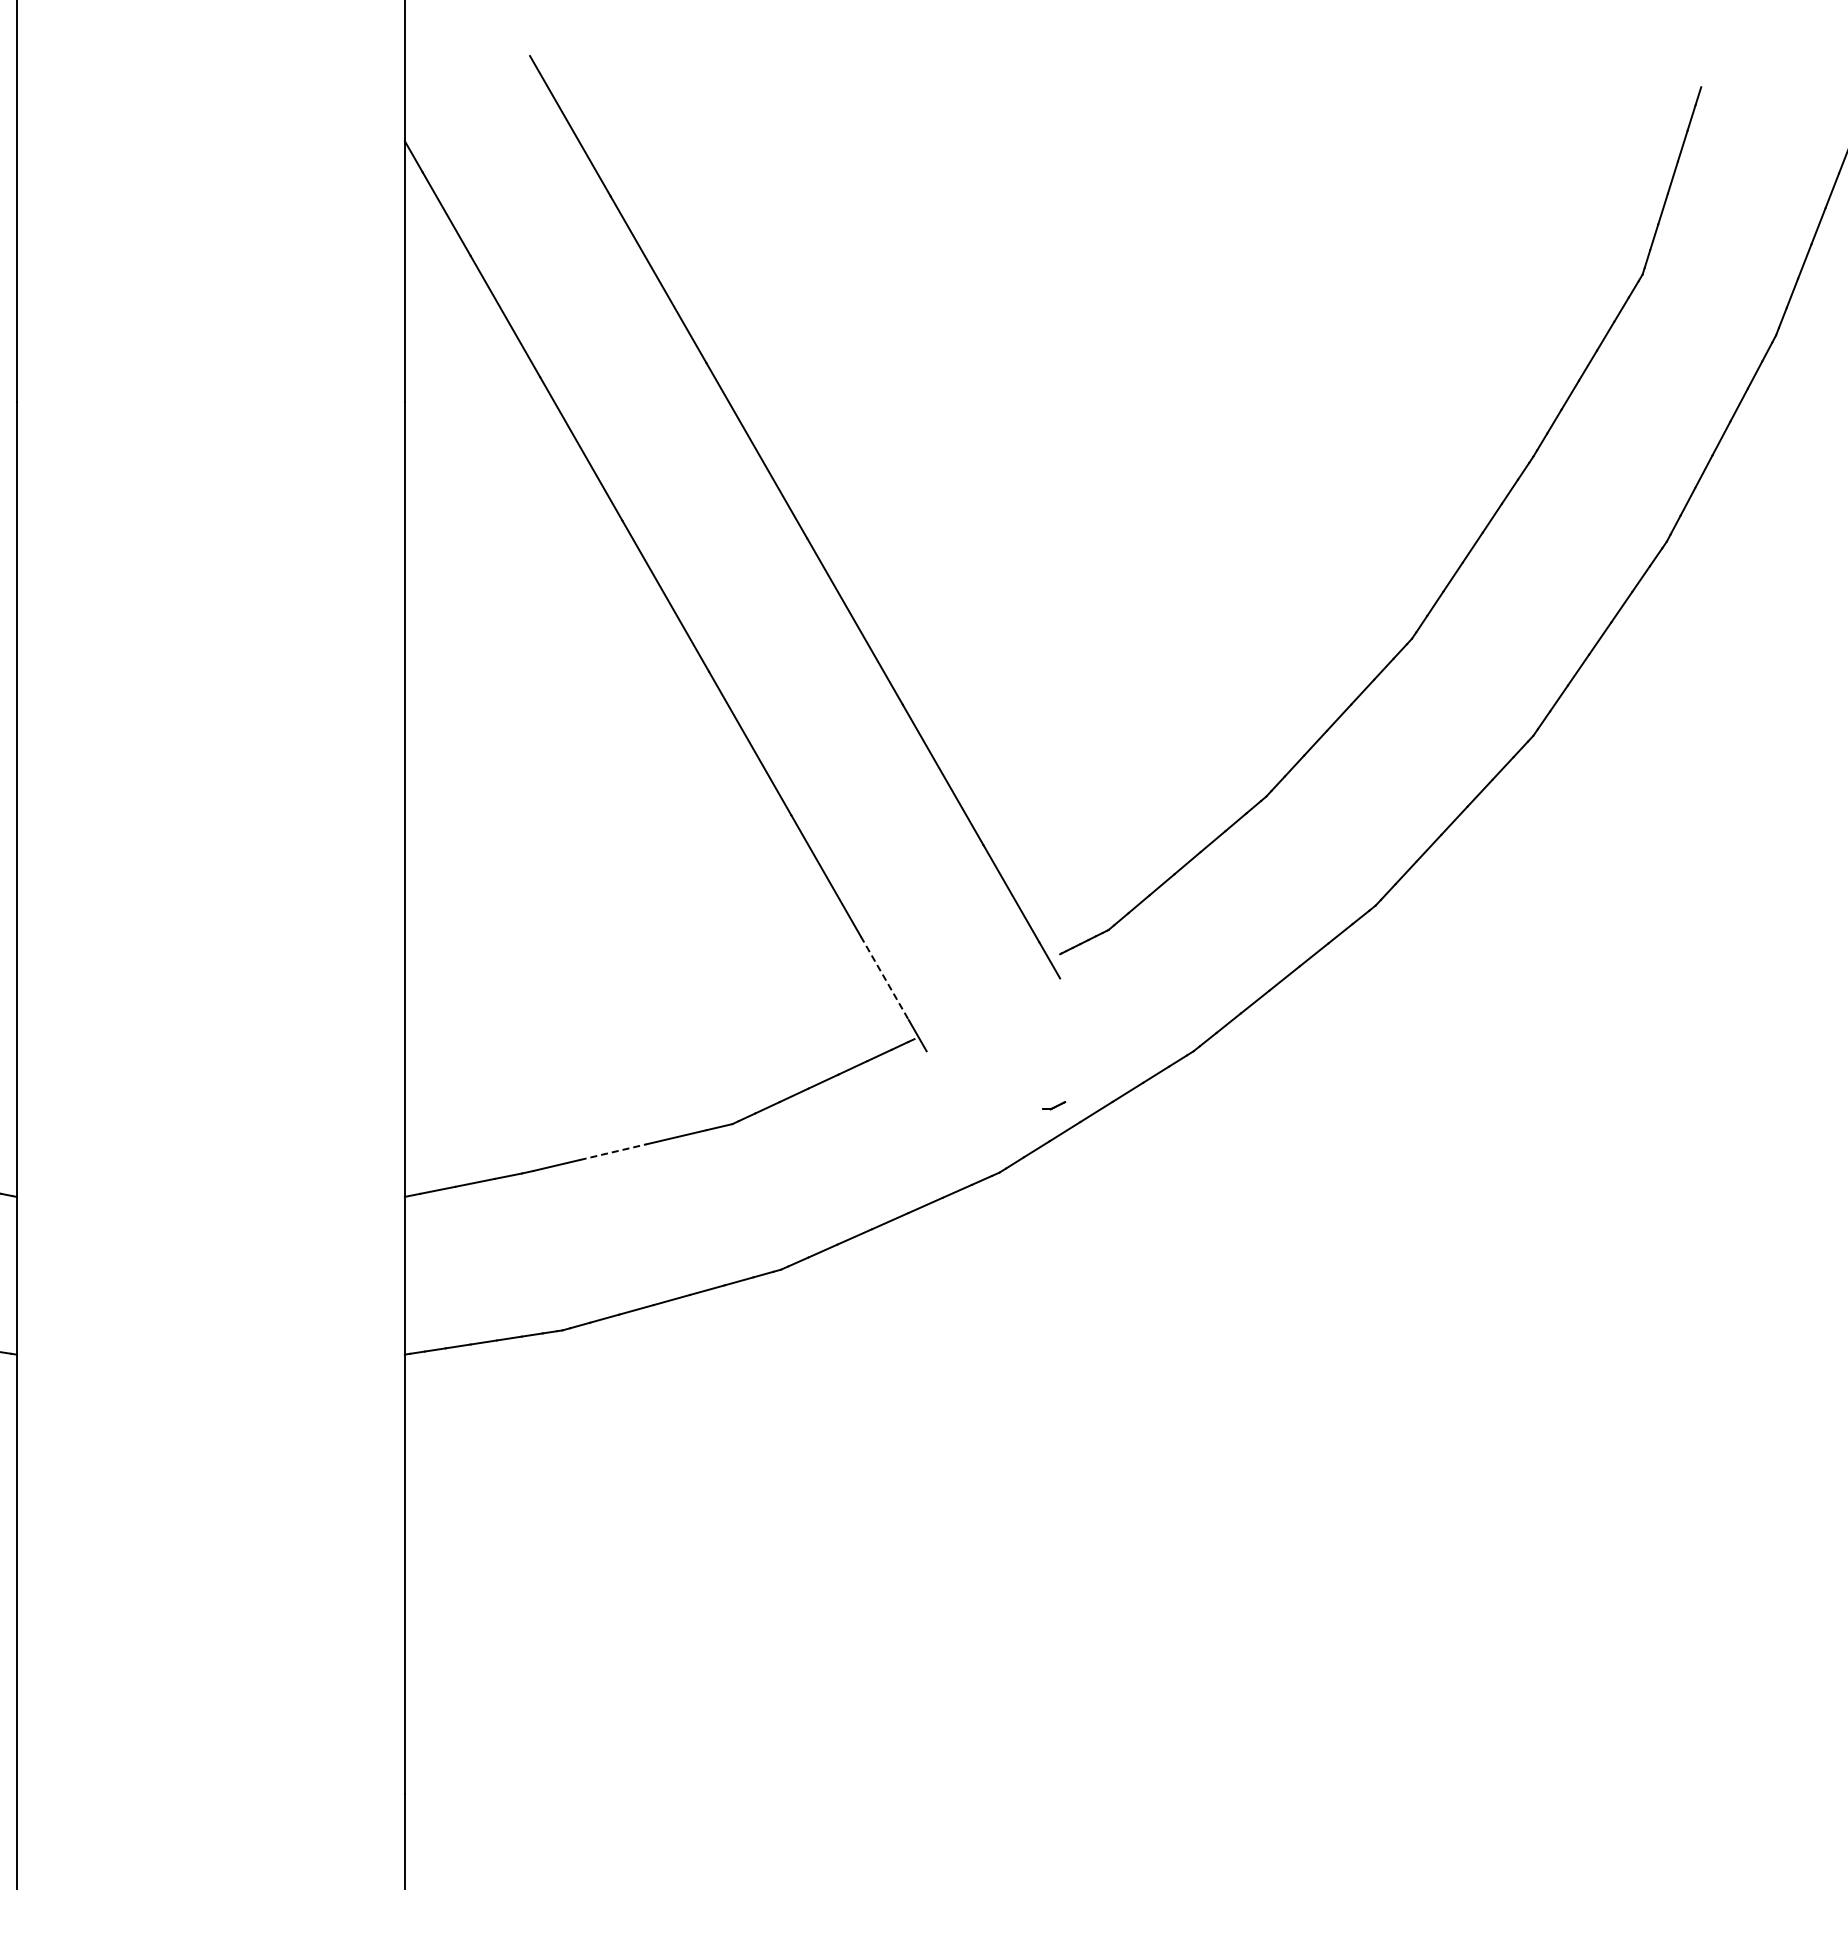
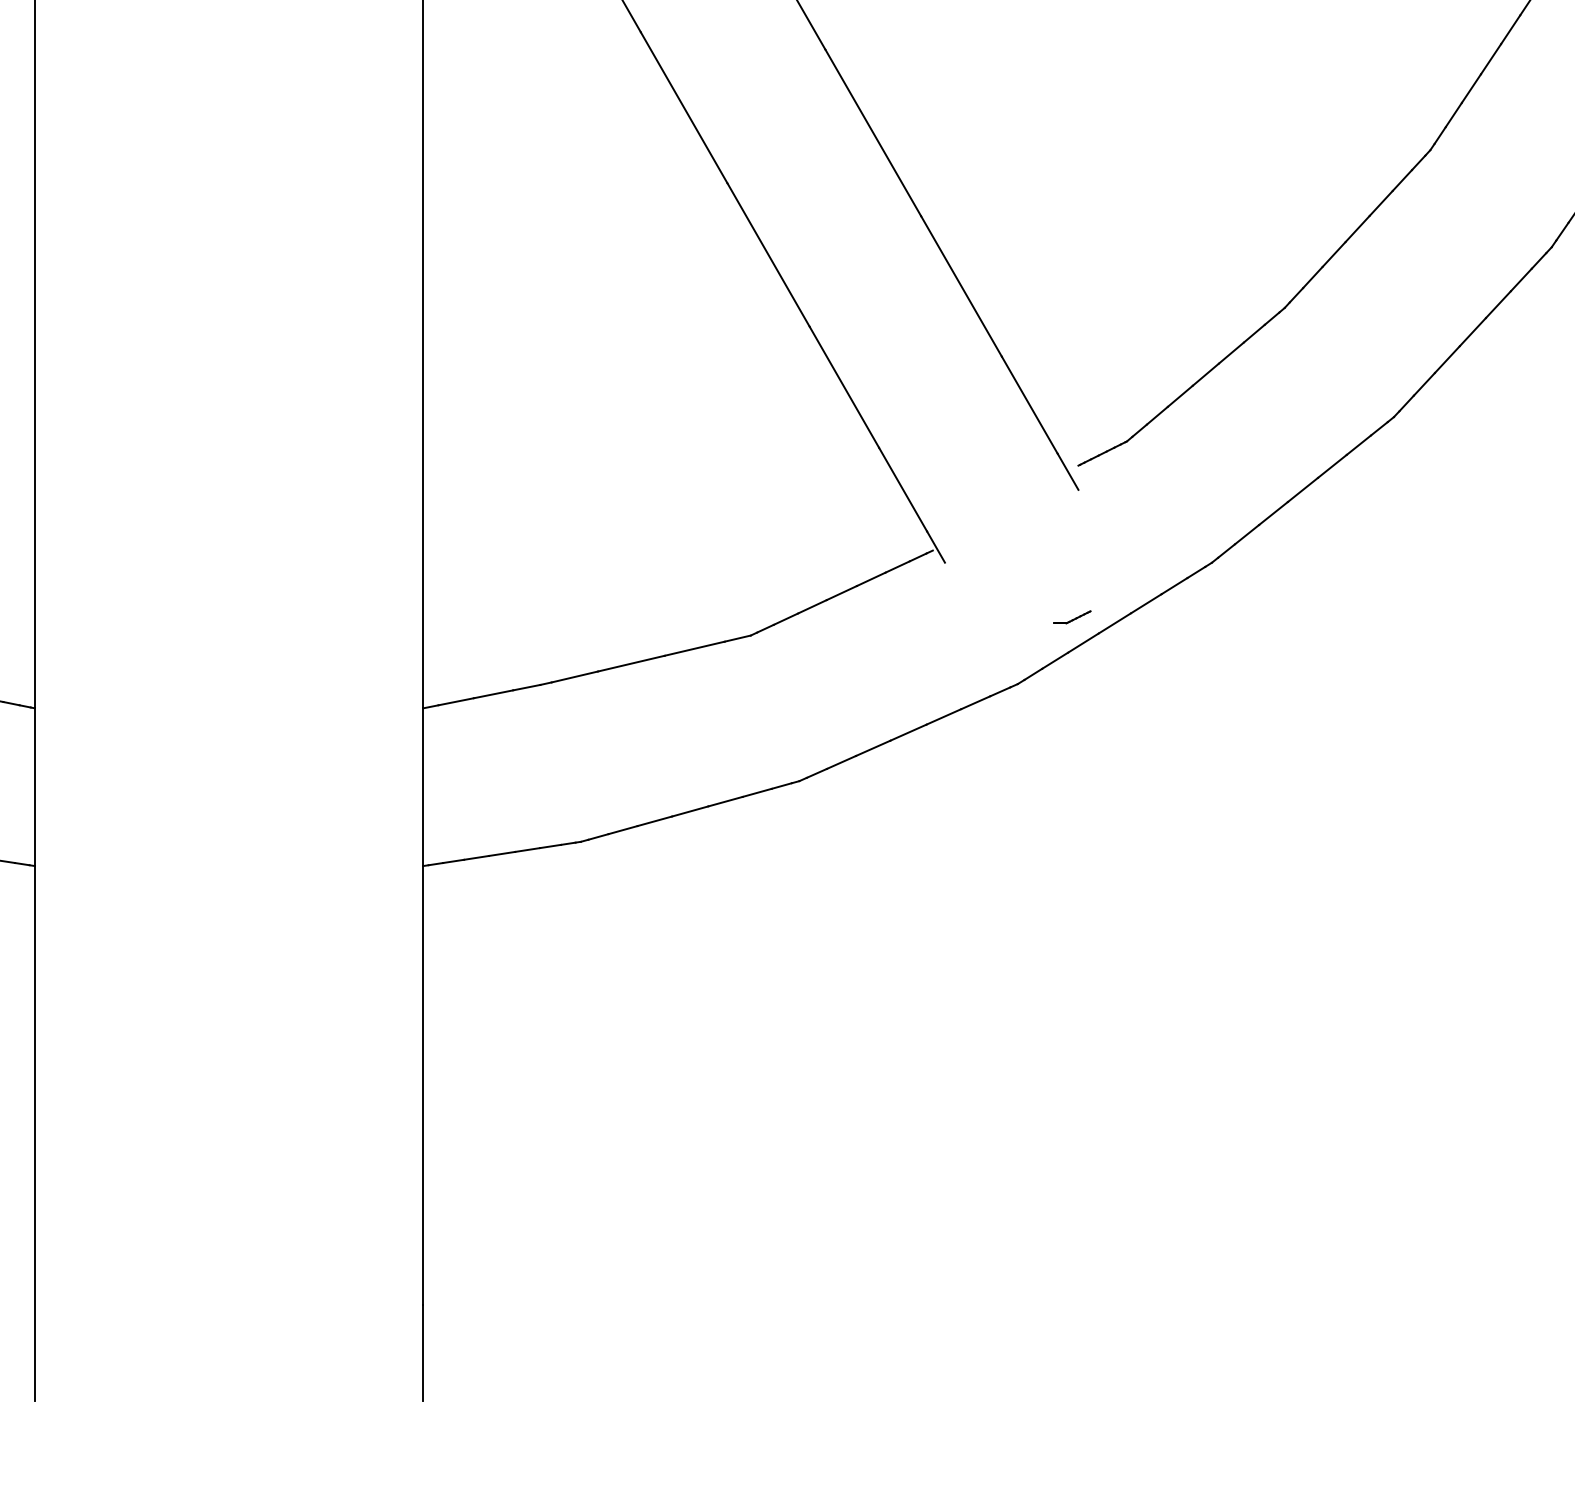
line: (885, 978) -> (903, 489), dashed -> solid
part: (1054, 1105) -> (1072, 616), size x1.67
line: (613, 1152) -> (631, 663), dashed -> solid

